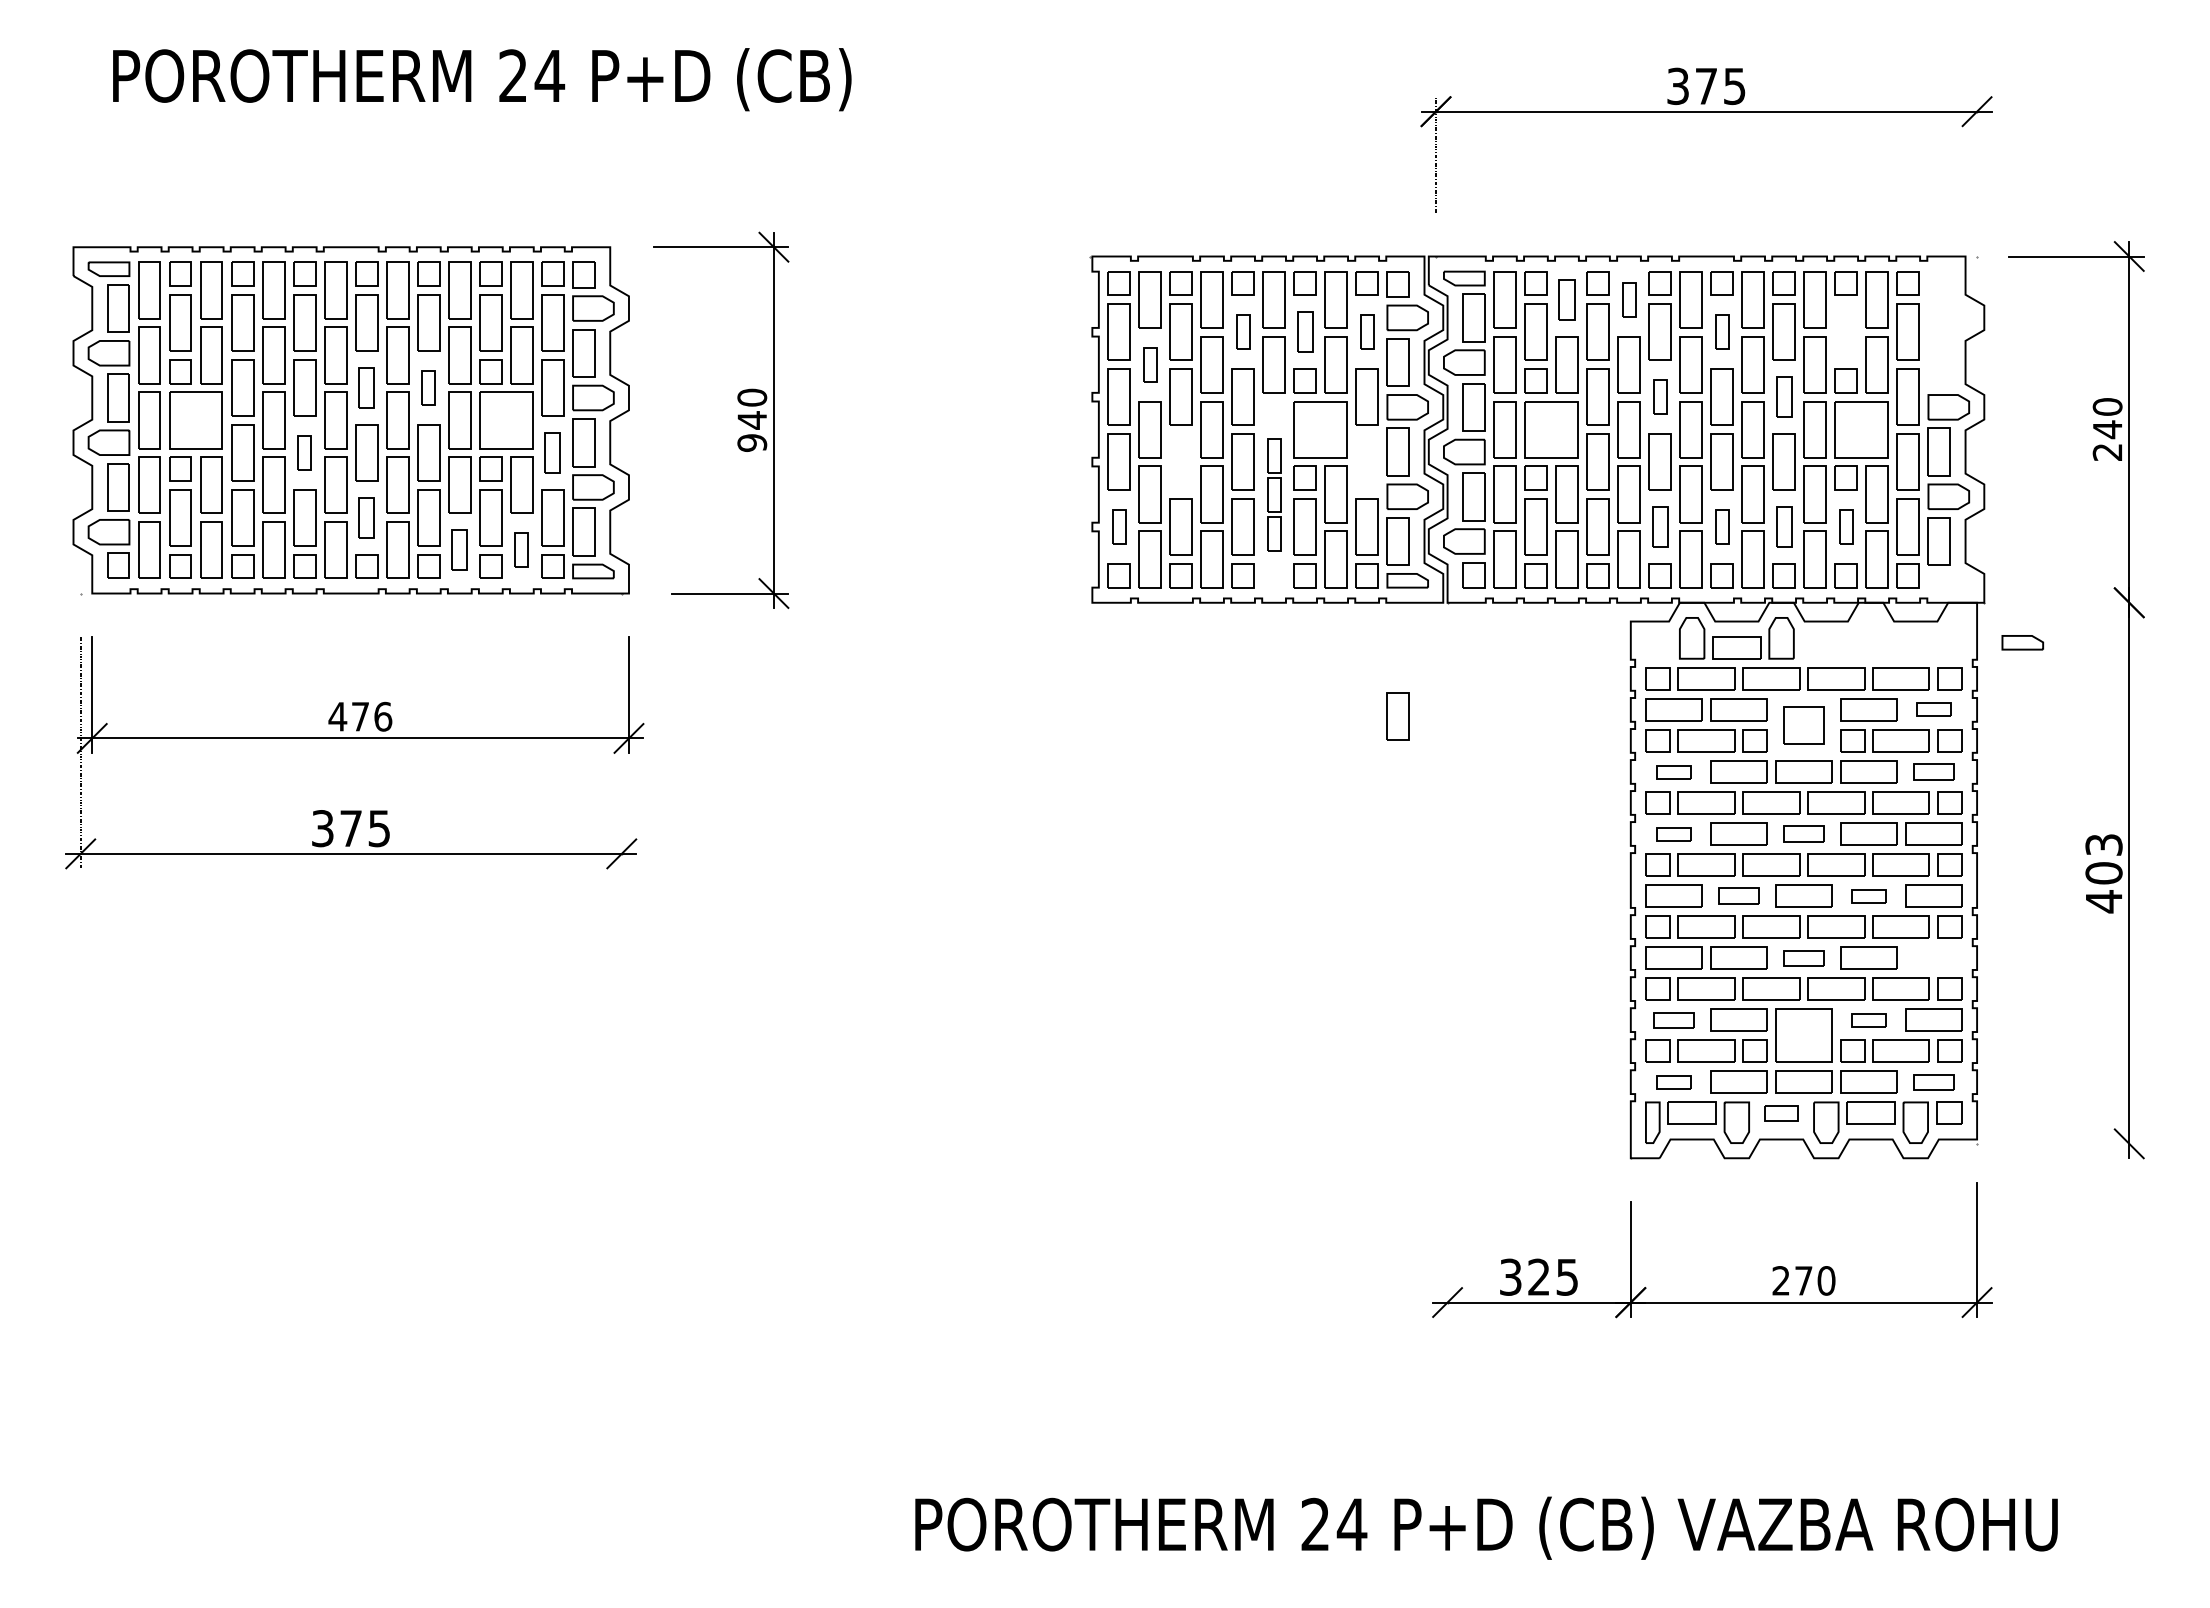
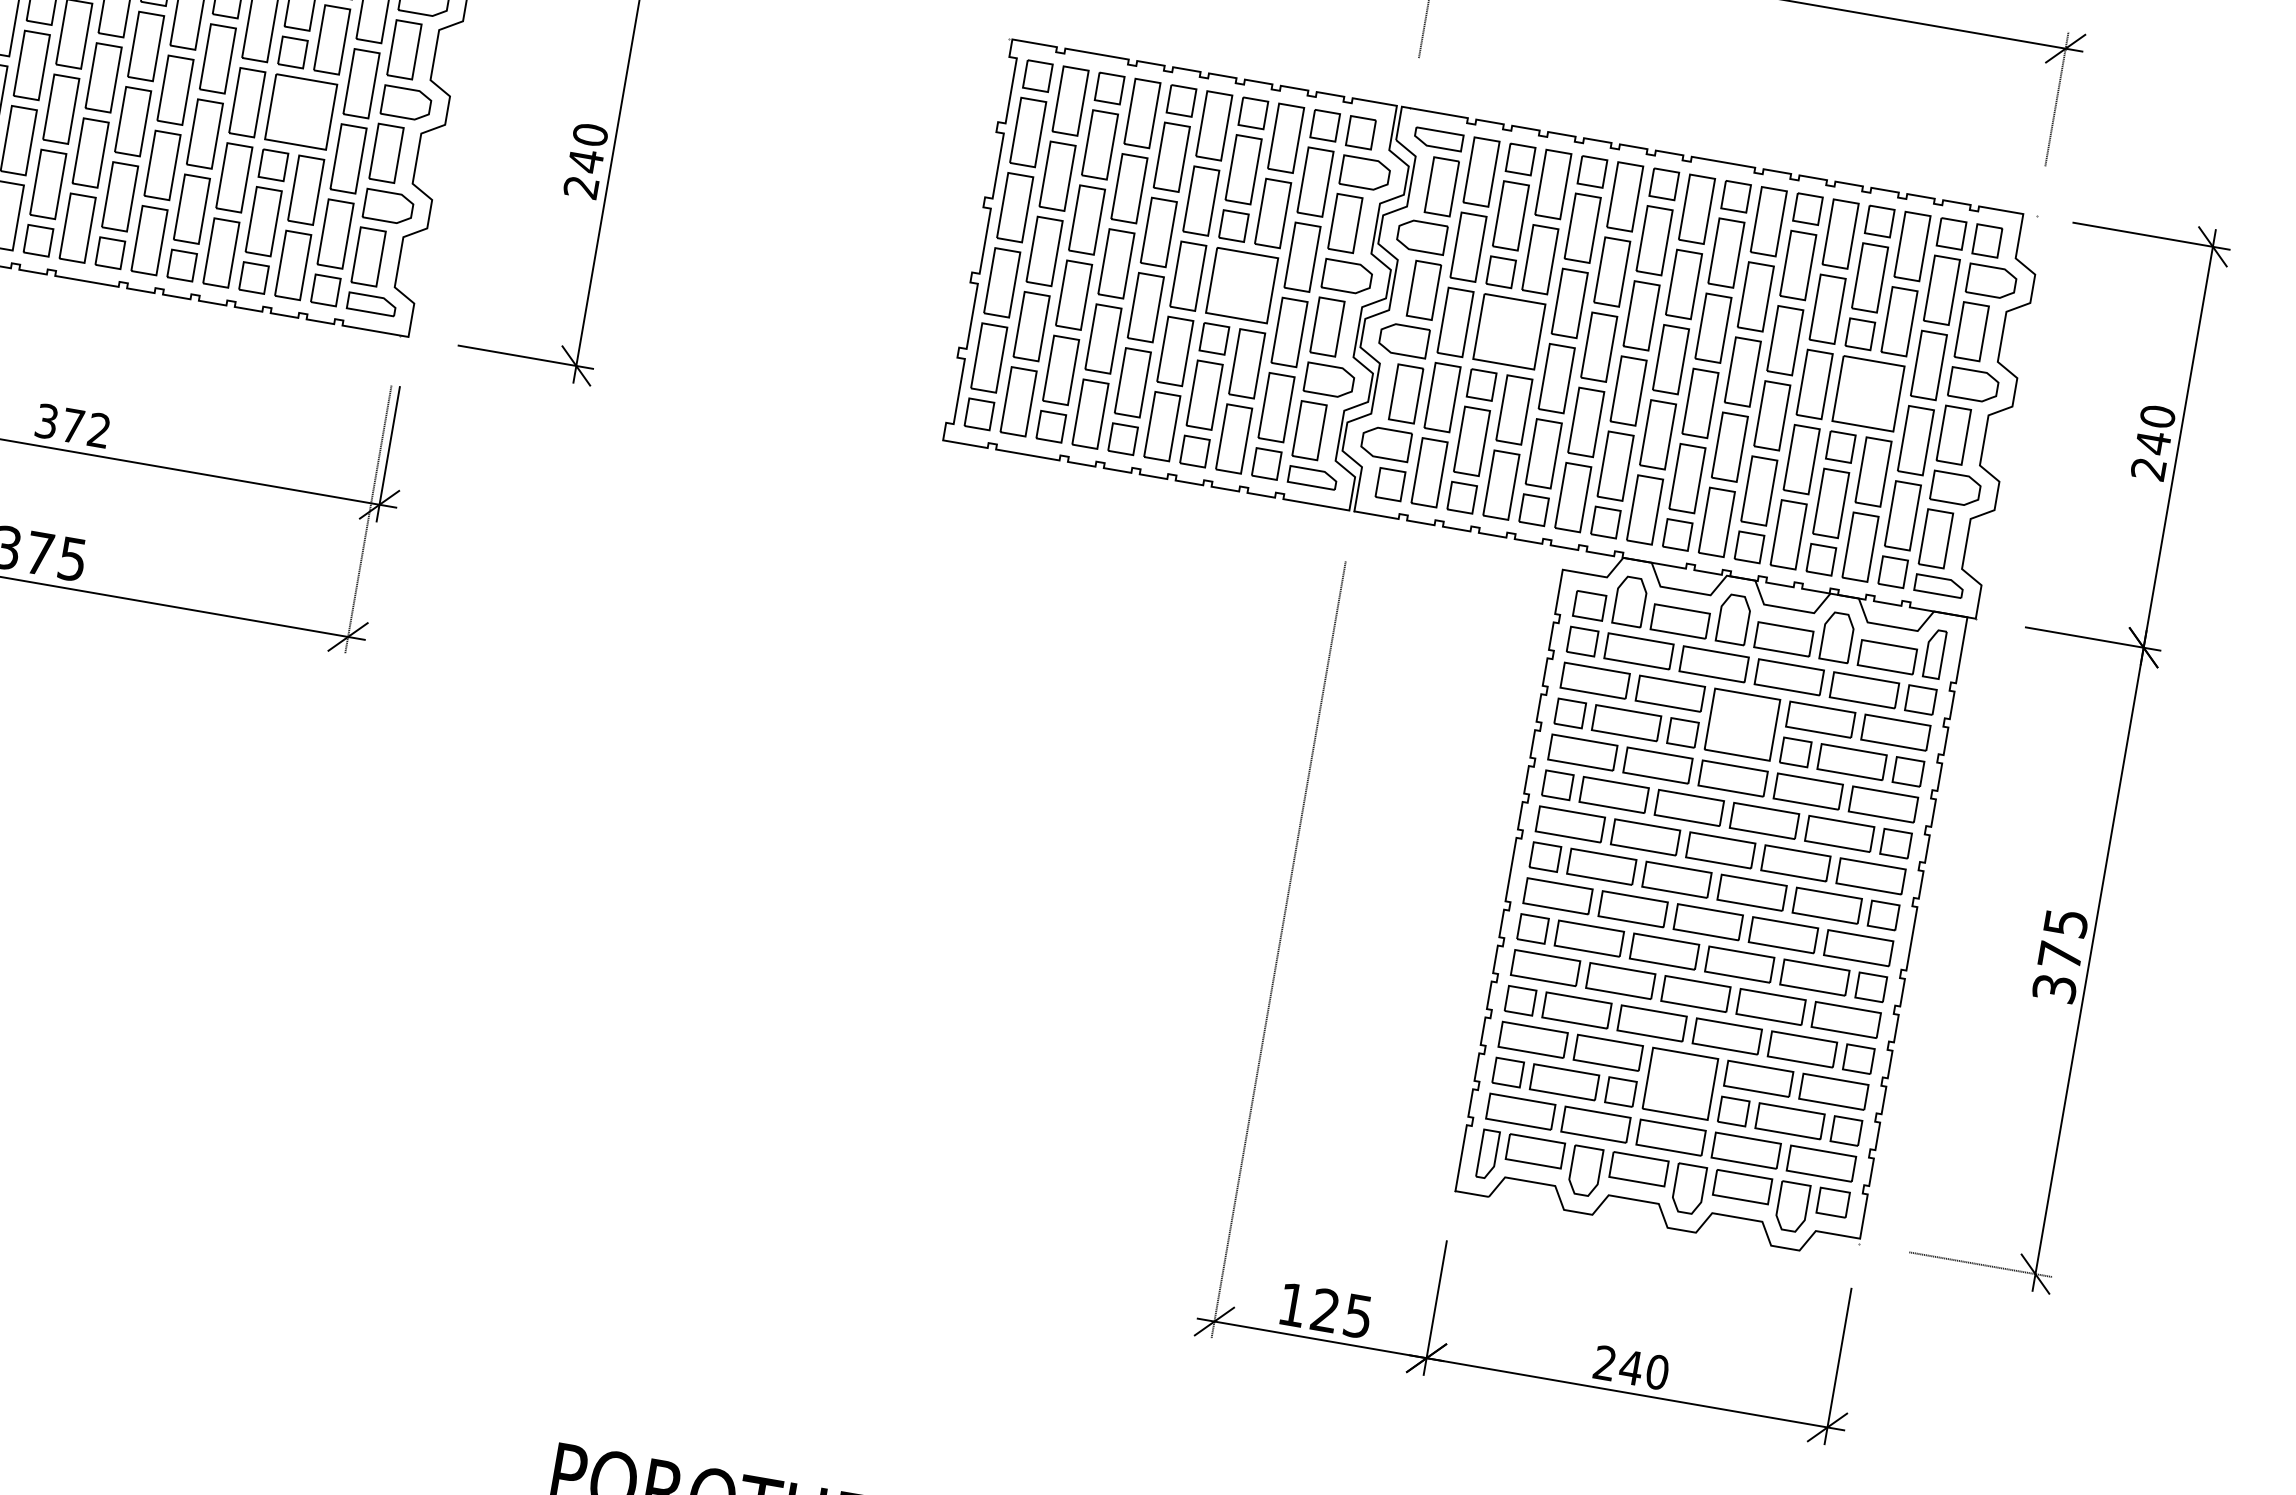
line: (1977, 155) -> (2057, 99), added
part: (1566, 299) -> (1552, 184), size x1.43
part: (1628, 299) -> (1624, 196), size x1.67
part: (1948, 328) -> (1989, 294), added
part: (1242, 331) -> (1171, 156), size x1.67
part: (1304, 331) -> (1243, 168), size x1.43
part: (1366, 331) -> (1314, 181), size x1.67
part: (1721, 331) -> (1725, 252), size x1.67
part: (1845, 331) -> (1869, 276), added
part: (1149, 364) -> (1056, 175), size x1.67
part: (366, 387) -> (145, 45), size x1.43
part: (428, 387) -> (217, 58), size x1.67
part: (1659, 396) -> (1641, 314), size x1.67
part: (1783, 396) -> (1784, 339), size x1.43
text: (752, 442) -> (581, 186), 940 -> 240
part: (304, 452) -> (61, 108), size x1.67
part: (552, 452) -> (348, 158), size x1.43
part: (1180, 461) -> (1073, 294), added
part: (1366, 461) -> (1288, 331), added
part: (1273, 494) -> (1174, 351), size x1.67
part: (366, 517) -> (119, 196), size x1.43
part: (1118, 526) -> (988, 357), size x1.67
part: (1659, 526) -> (1615, 465), size x1.43
part: (1721, 526) -> (1686, 477), size x1.67
part: (1783, 526) -> (1758, 490), size x1.43
part: (1845, 526) -> (1830, 502), size x1.67
part: (459, 549) -> (221, 252), size x1.43
part: (521, 549) -> (292, 264), size x1.67
line: (2085, 602) -> (2093, 638), added
part: (1882, 638) -> (1850, 639), added
part: (2022, 642) -> (1938, 585), moved
part: (1658, 647) -> (1589, 605), added
part: (1933, 709) -> (1895, 732), size x1.67
text: (360, 716) -> (73, 425), 476 -> 372
part: (1397, 716) -> (1273, 633), removed
part: (1803, 725) -> (1741, 724), size x1.43
line: (621, 752) -> (368, 519), added
part: (1673, 771) -> (1582, 751), size x1.67
part: (1933, 771) -> (1883, 803), size x1.43
part: (1673, 833) -> (1569, 823), size x1.67
part: (1803, 833) -> (1720, 849), size x1.43
text: (2103, 873) -> (2059, 956), 403 -> 375
part: (1738, 895) -> (1632, 908), size x1.43
part: (1868, 895) -> (1783, 934), size x1.67
part: (1803, 957) -> (1695, 993), size x1.43
part: (1933, 957) -> (1846, 1019), added
line: (1447, 981) -> (1278, 949), added
part: (1673, 1019) -> (1532, 1039), size x1.43
part: (1868, 1019) -> (1758, 1078), size x1.67
part: (1673, 1081) -> (1520, 1110), size x1.67
part: (1933, 1081) -> (1821, 1162), size x1.43
part: (1781, 1112) -> (1639, 1168), size x1.43
line: (2081, 1143) -> (1980, 1264), added
text: (1510, 1276) -> (1292, 1303), 325 -> 125
text: (1803, 1280) -> (1630, 1367), 270 -> 240

